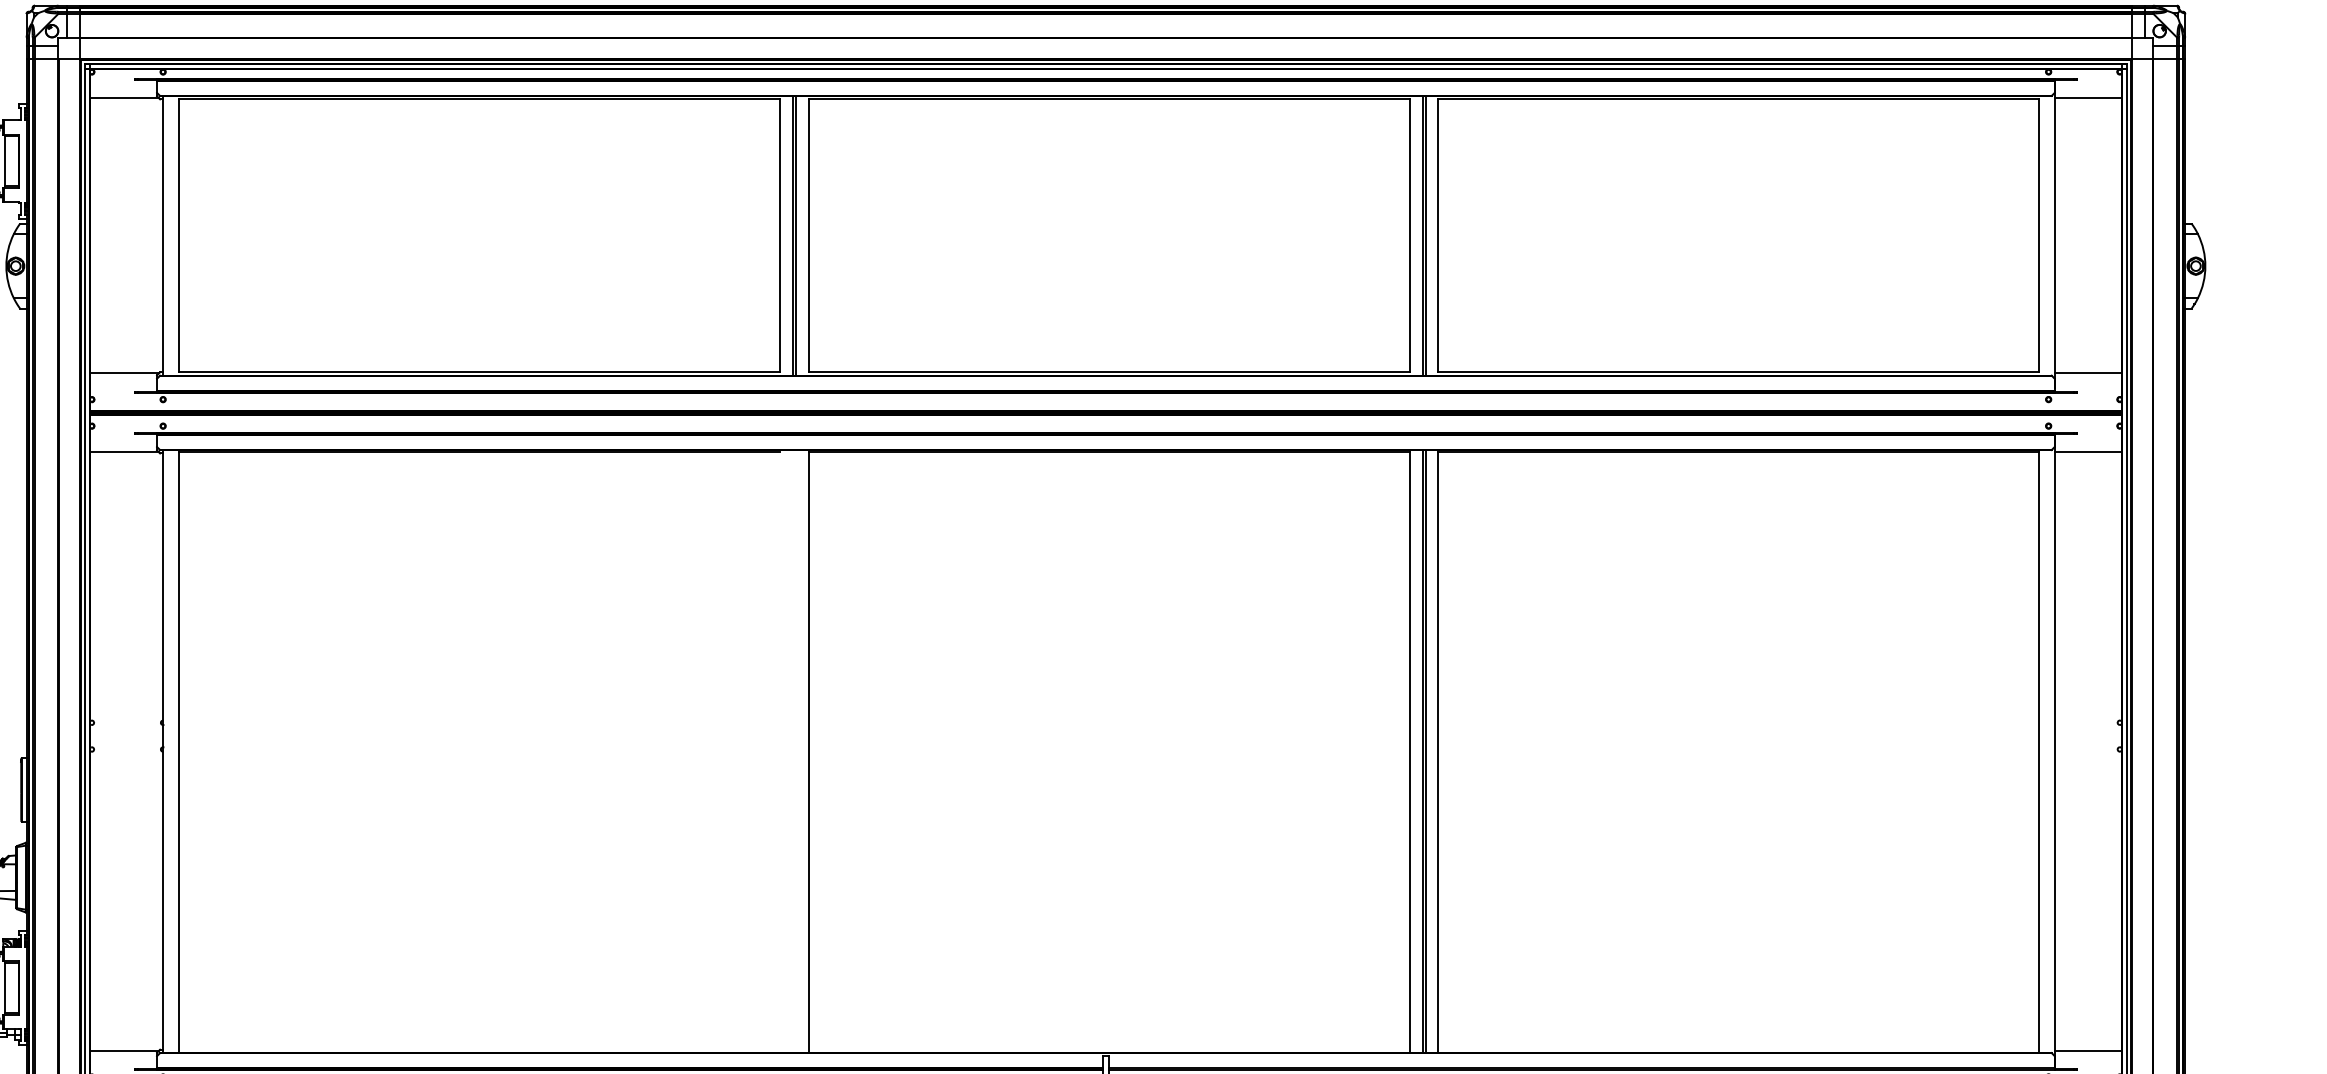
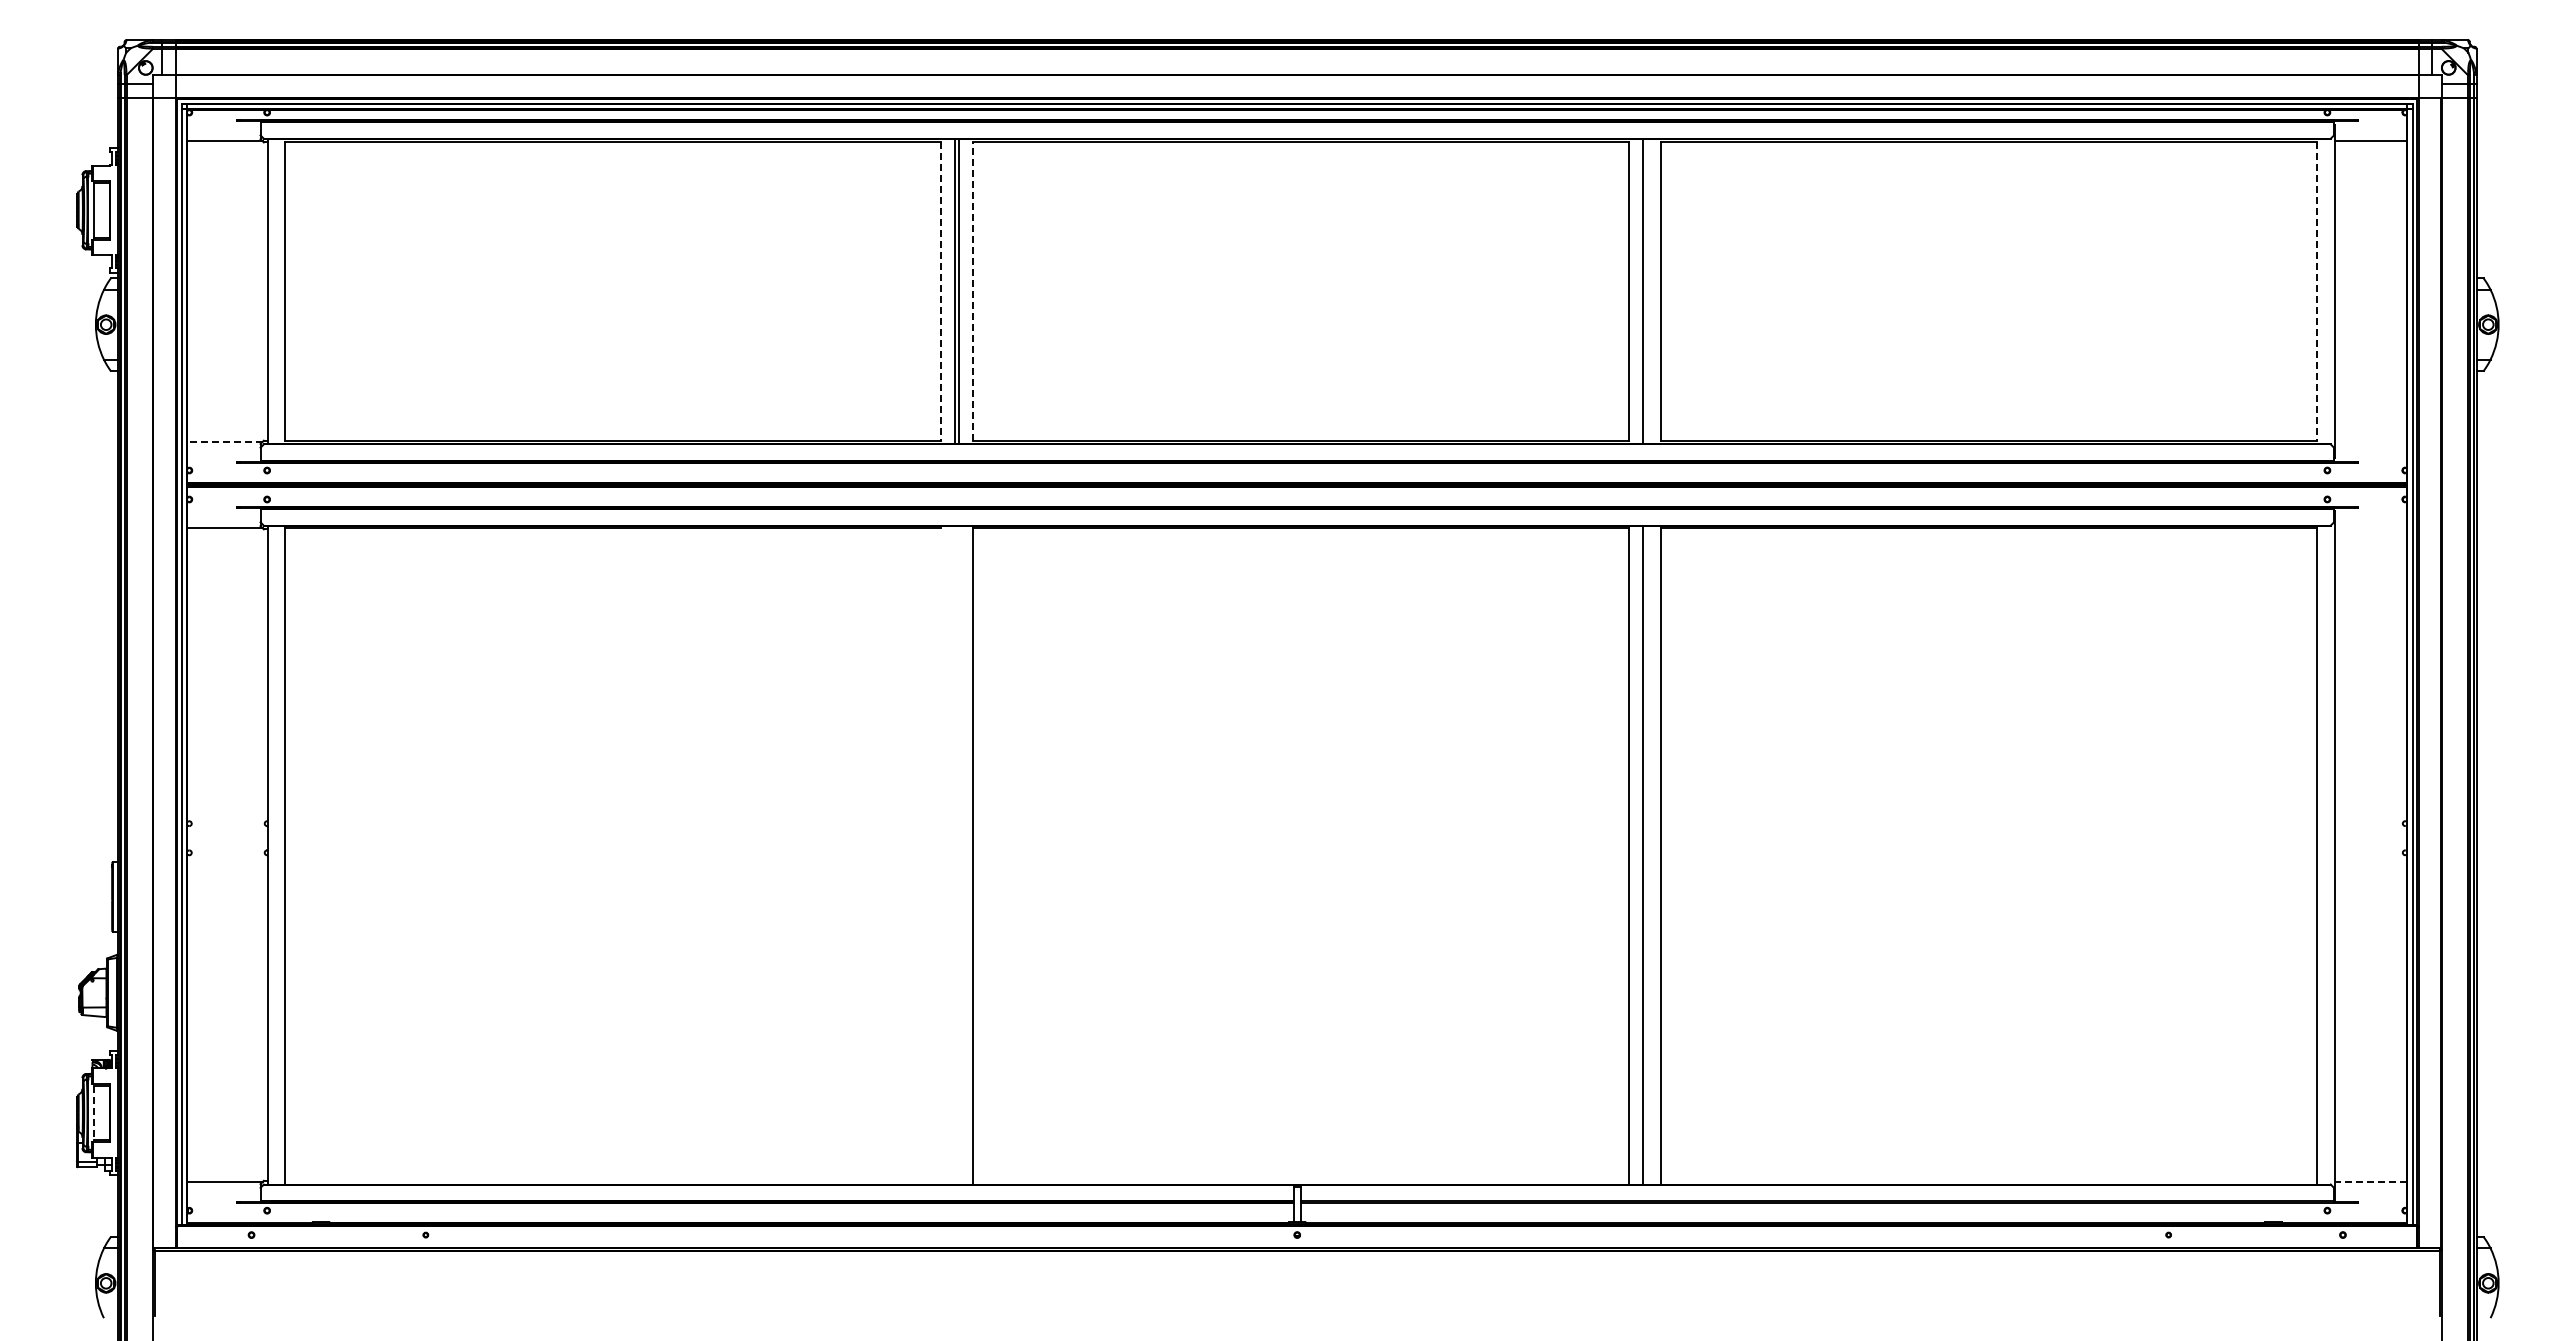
line: (808, 234) -> (972, 290), solid -> dashed
line: (1425, 235) -> (1646, 291), removed
line: (2039, 235) -> (2317, 291), solid -> dashed
line: (780, 236) -> (941, 292), solid -> dashed
line: (124, 373) -> (225, 441), solid -> dashed
line: (2088, 373) -> (2370, 441), removed
line: (2088, 452) -> (2370, 528), removed
line: (1425, 751) -> (1646, 854), removed
line: (5, 988) -> (94, 1113), solid -> dashed
line: (2088, 1050) -> (2370, 1181), solid -> dashed

